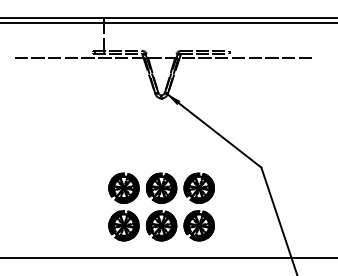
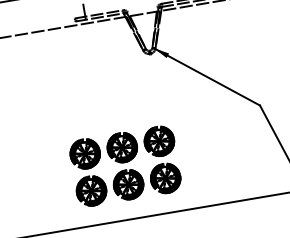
part: (161, 206) -> (125, 165), moved

